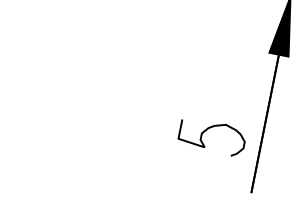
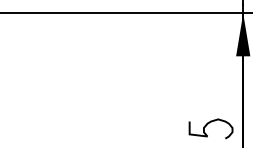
curve: (207, 130) -> (207, 125), moved

